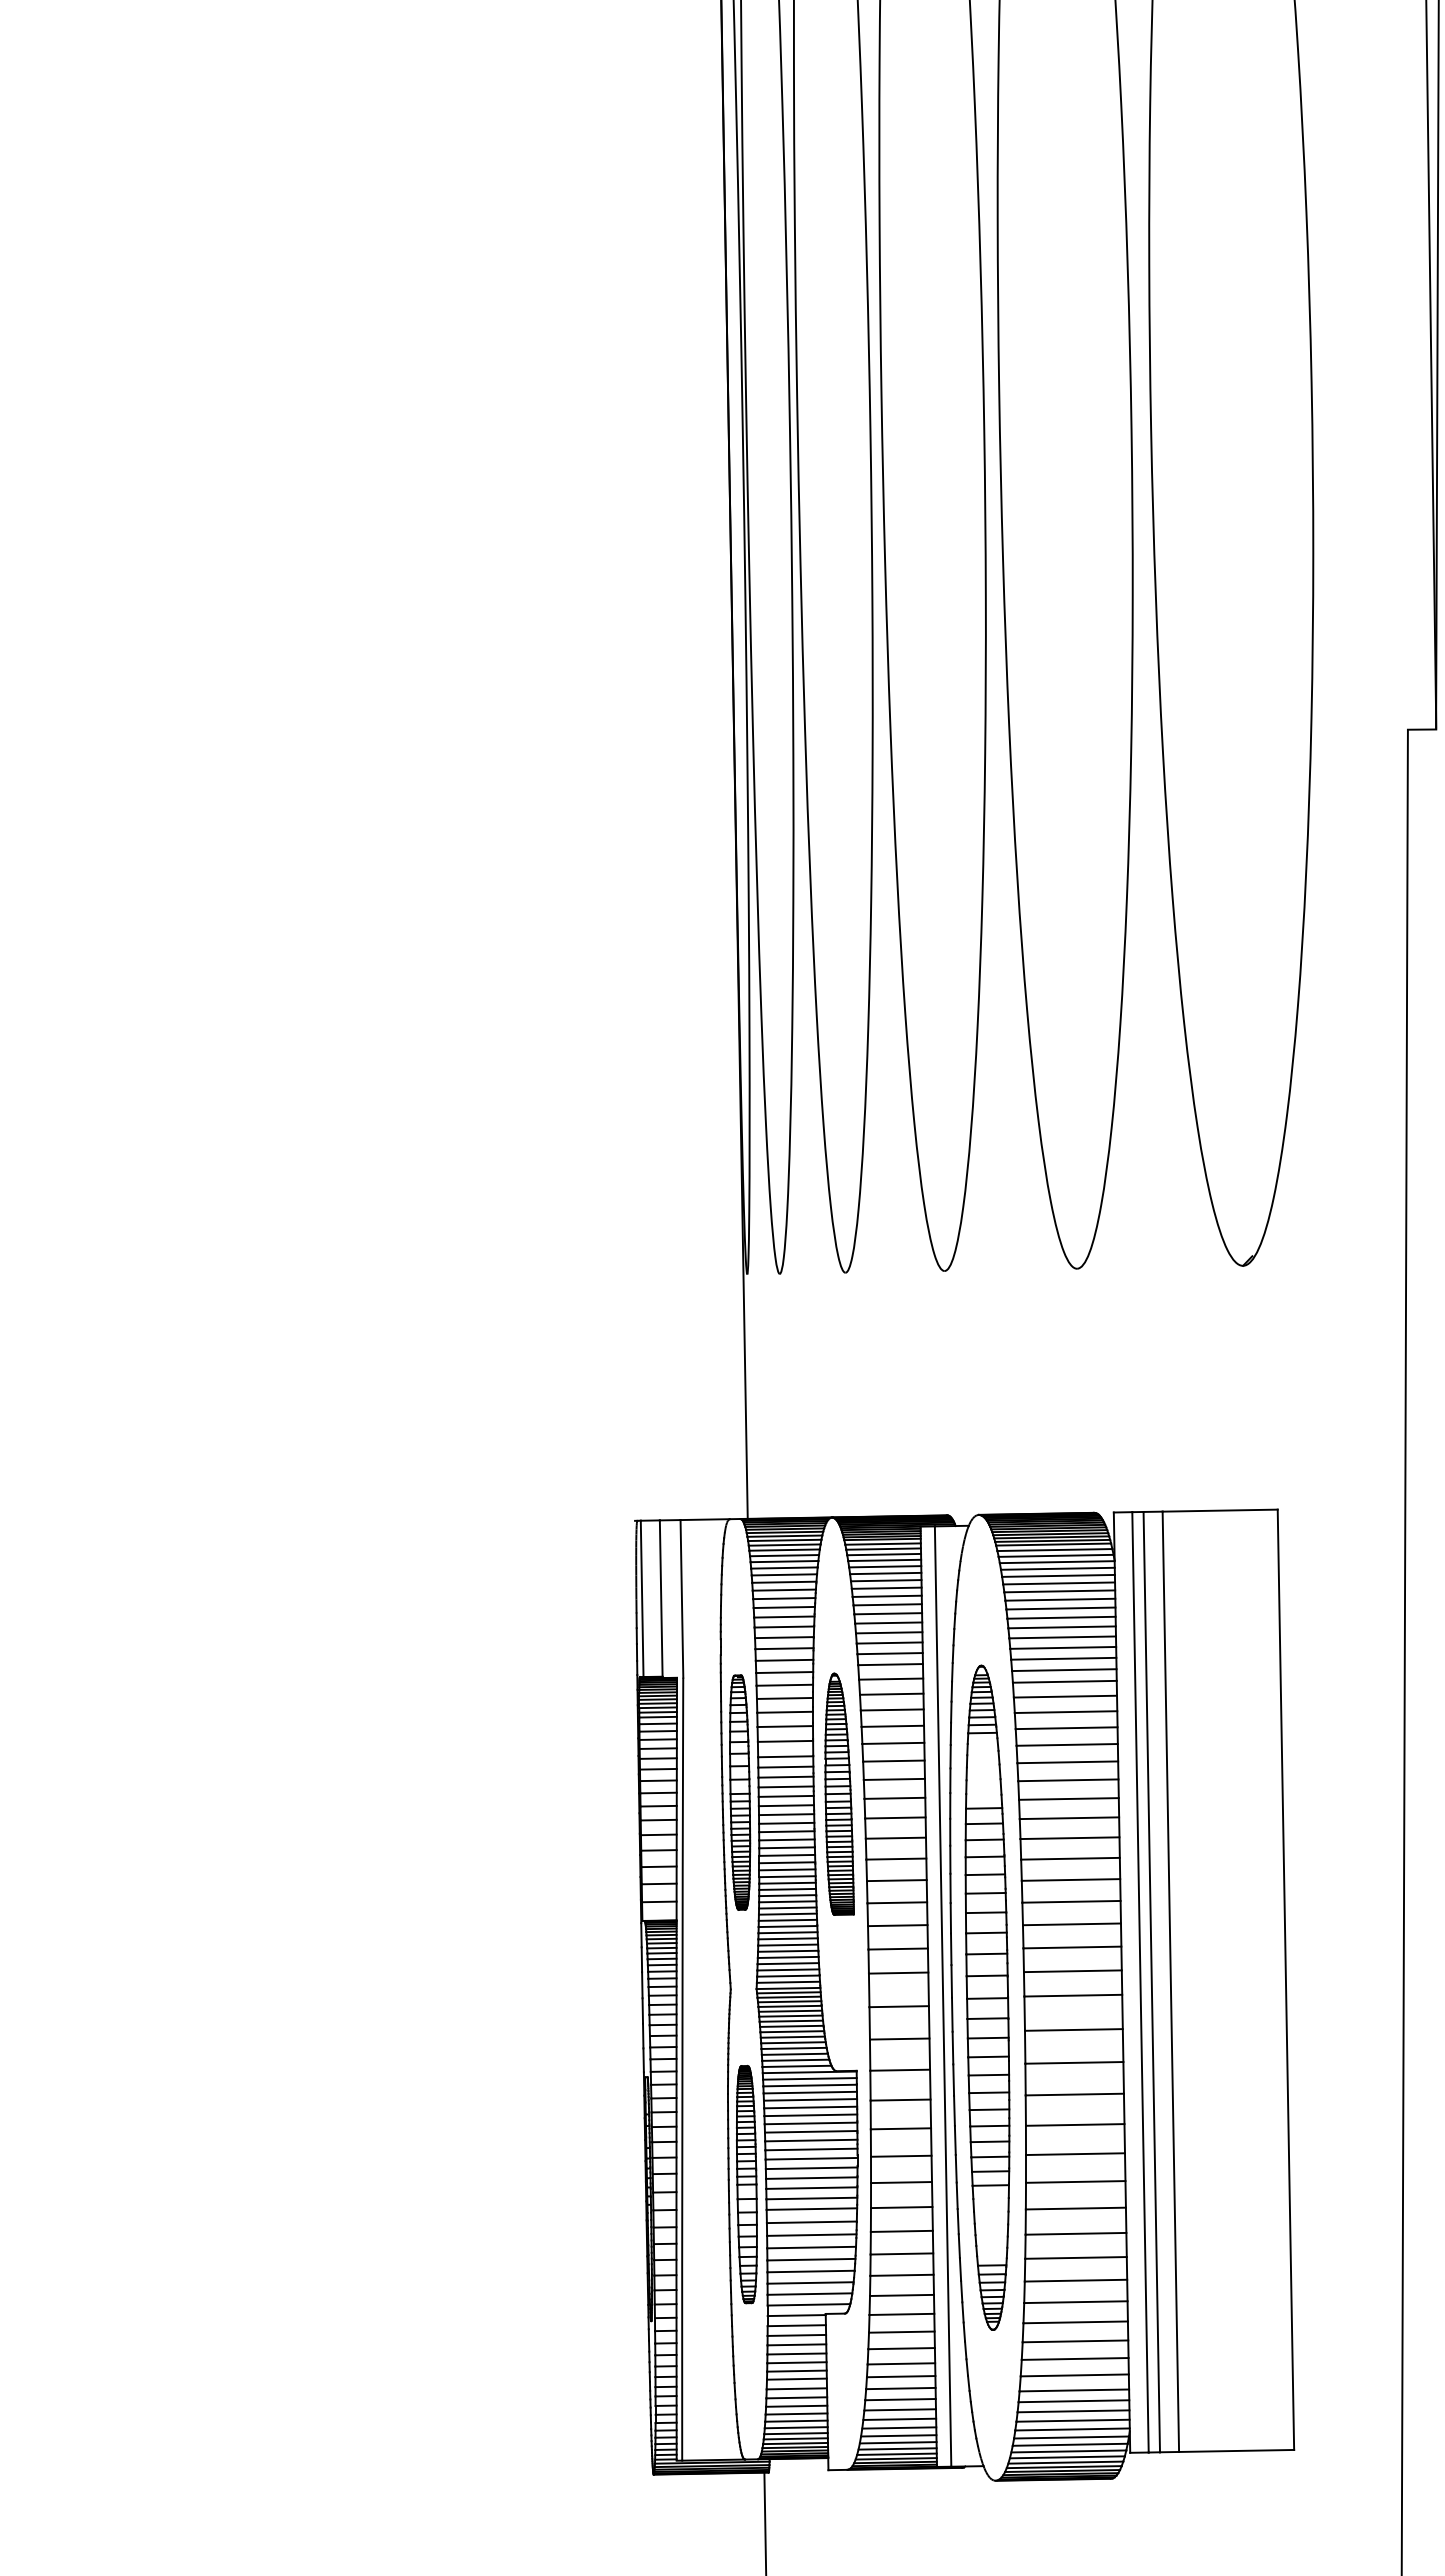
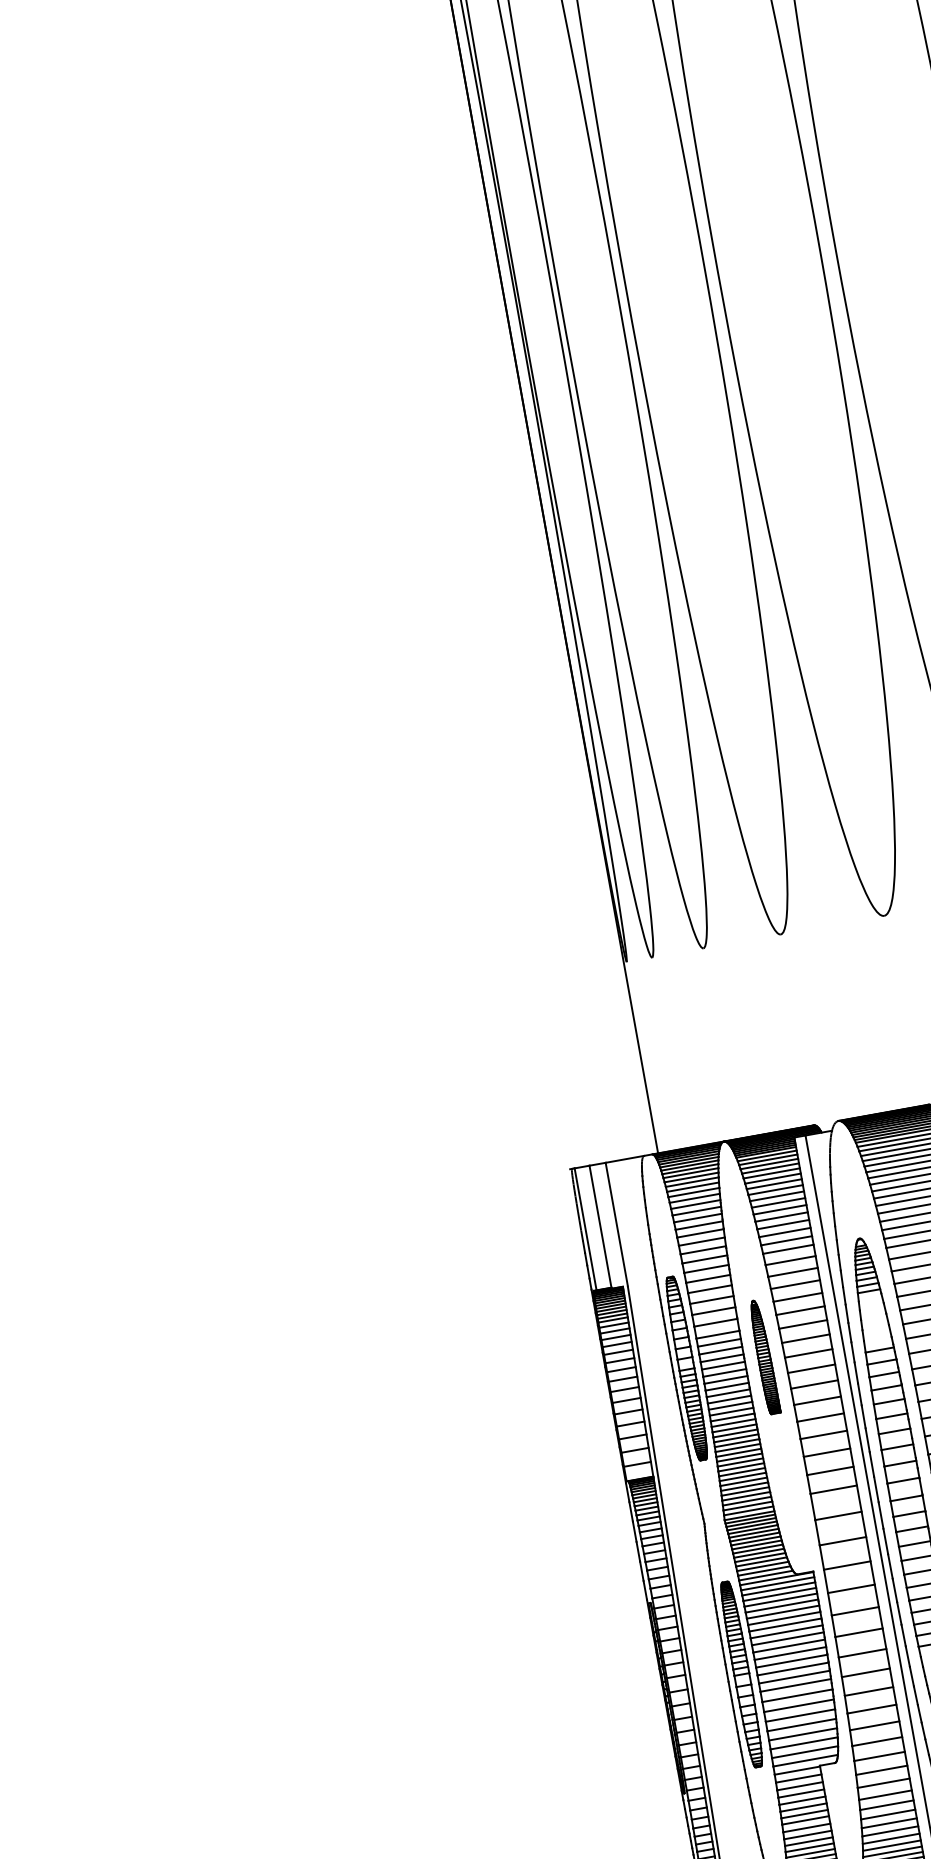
part: (839, 1793) -> (764, 1356), size x0.6

